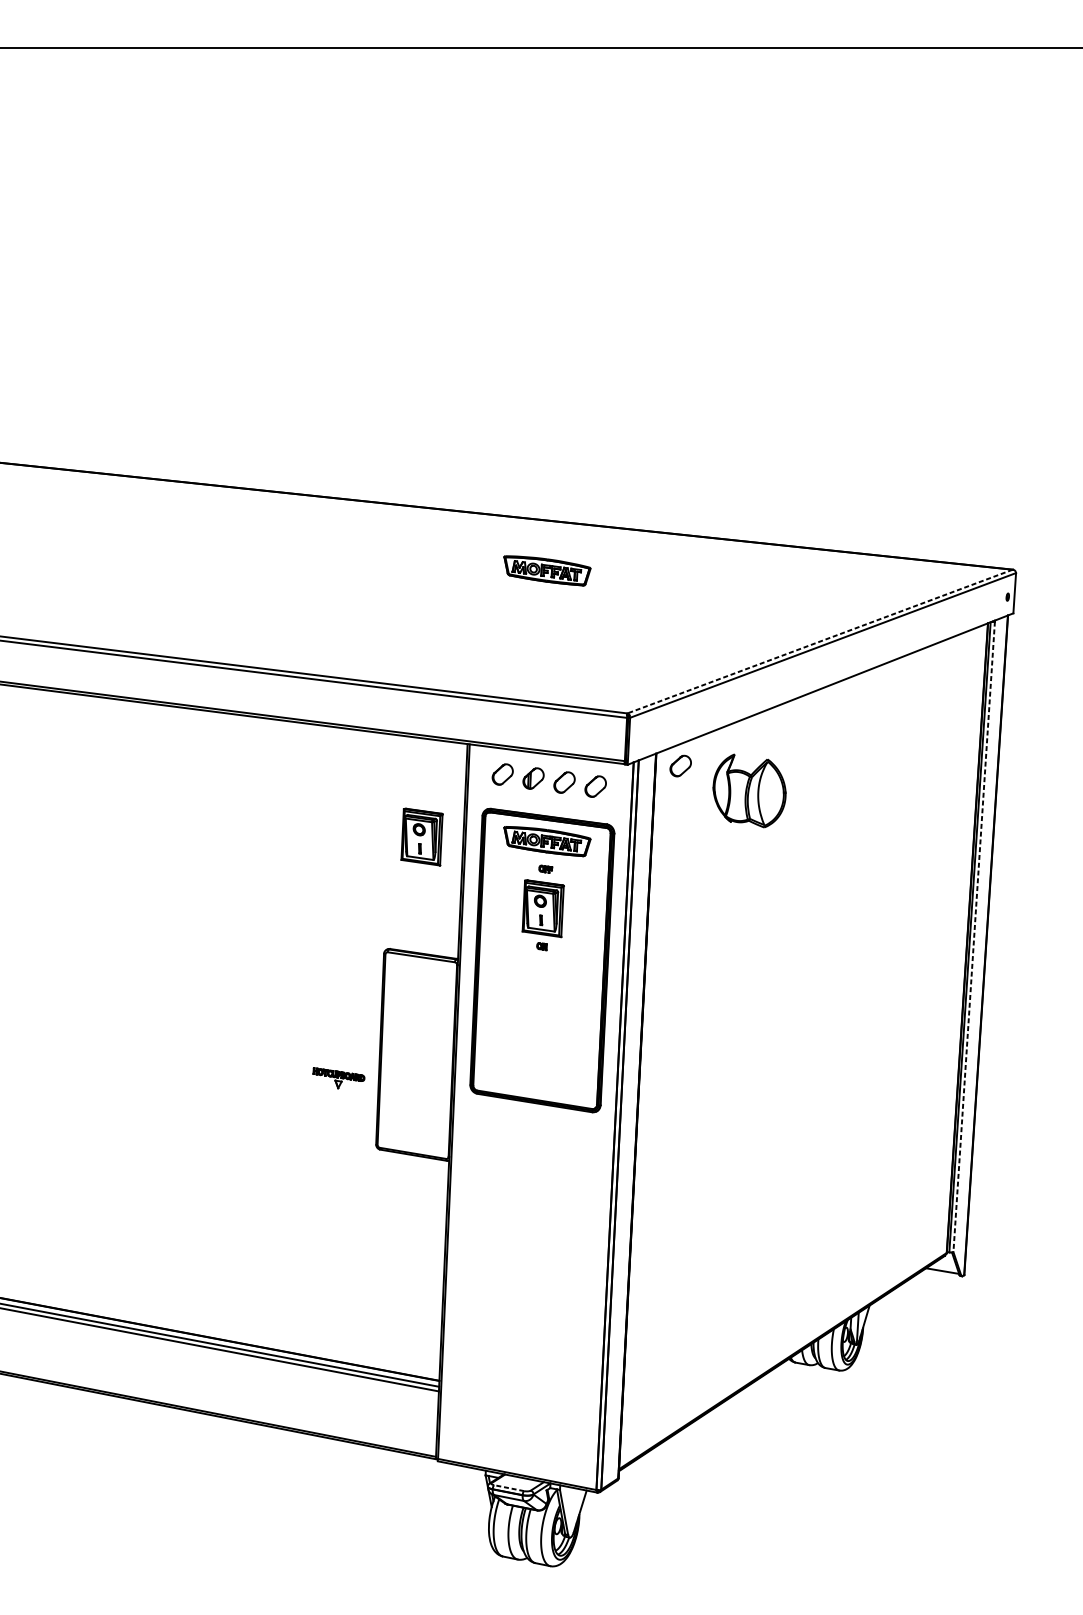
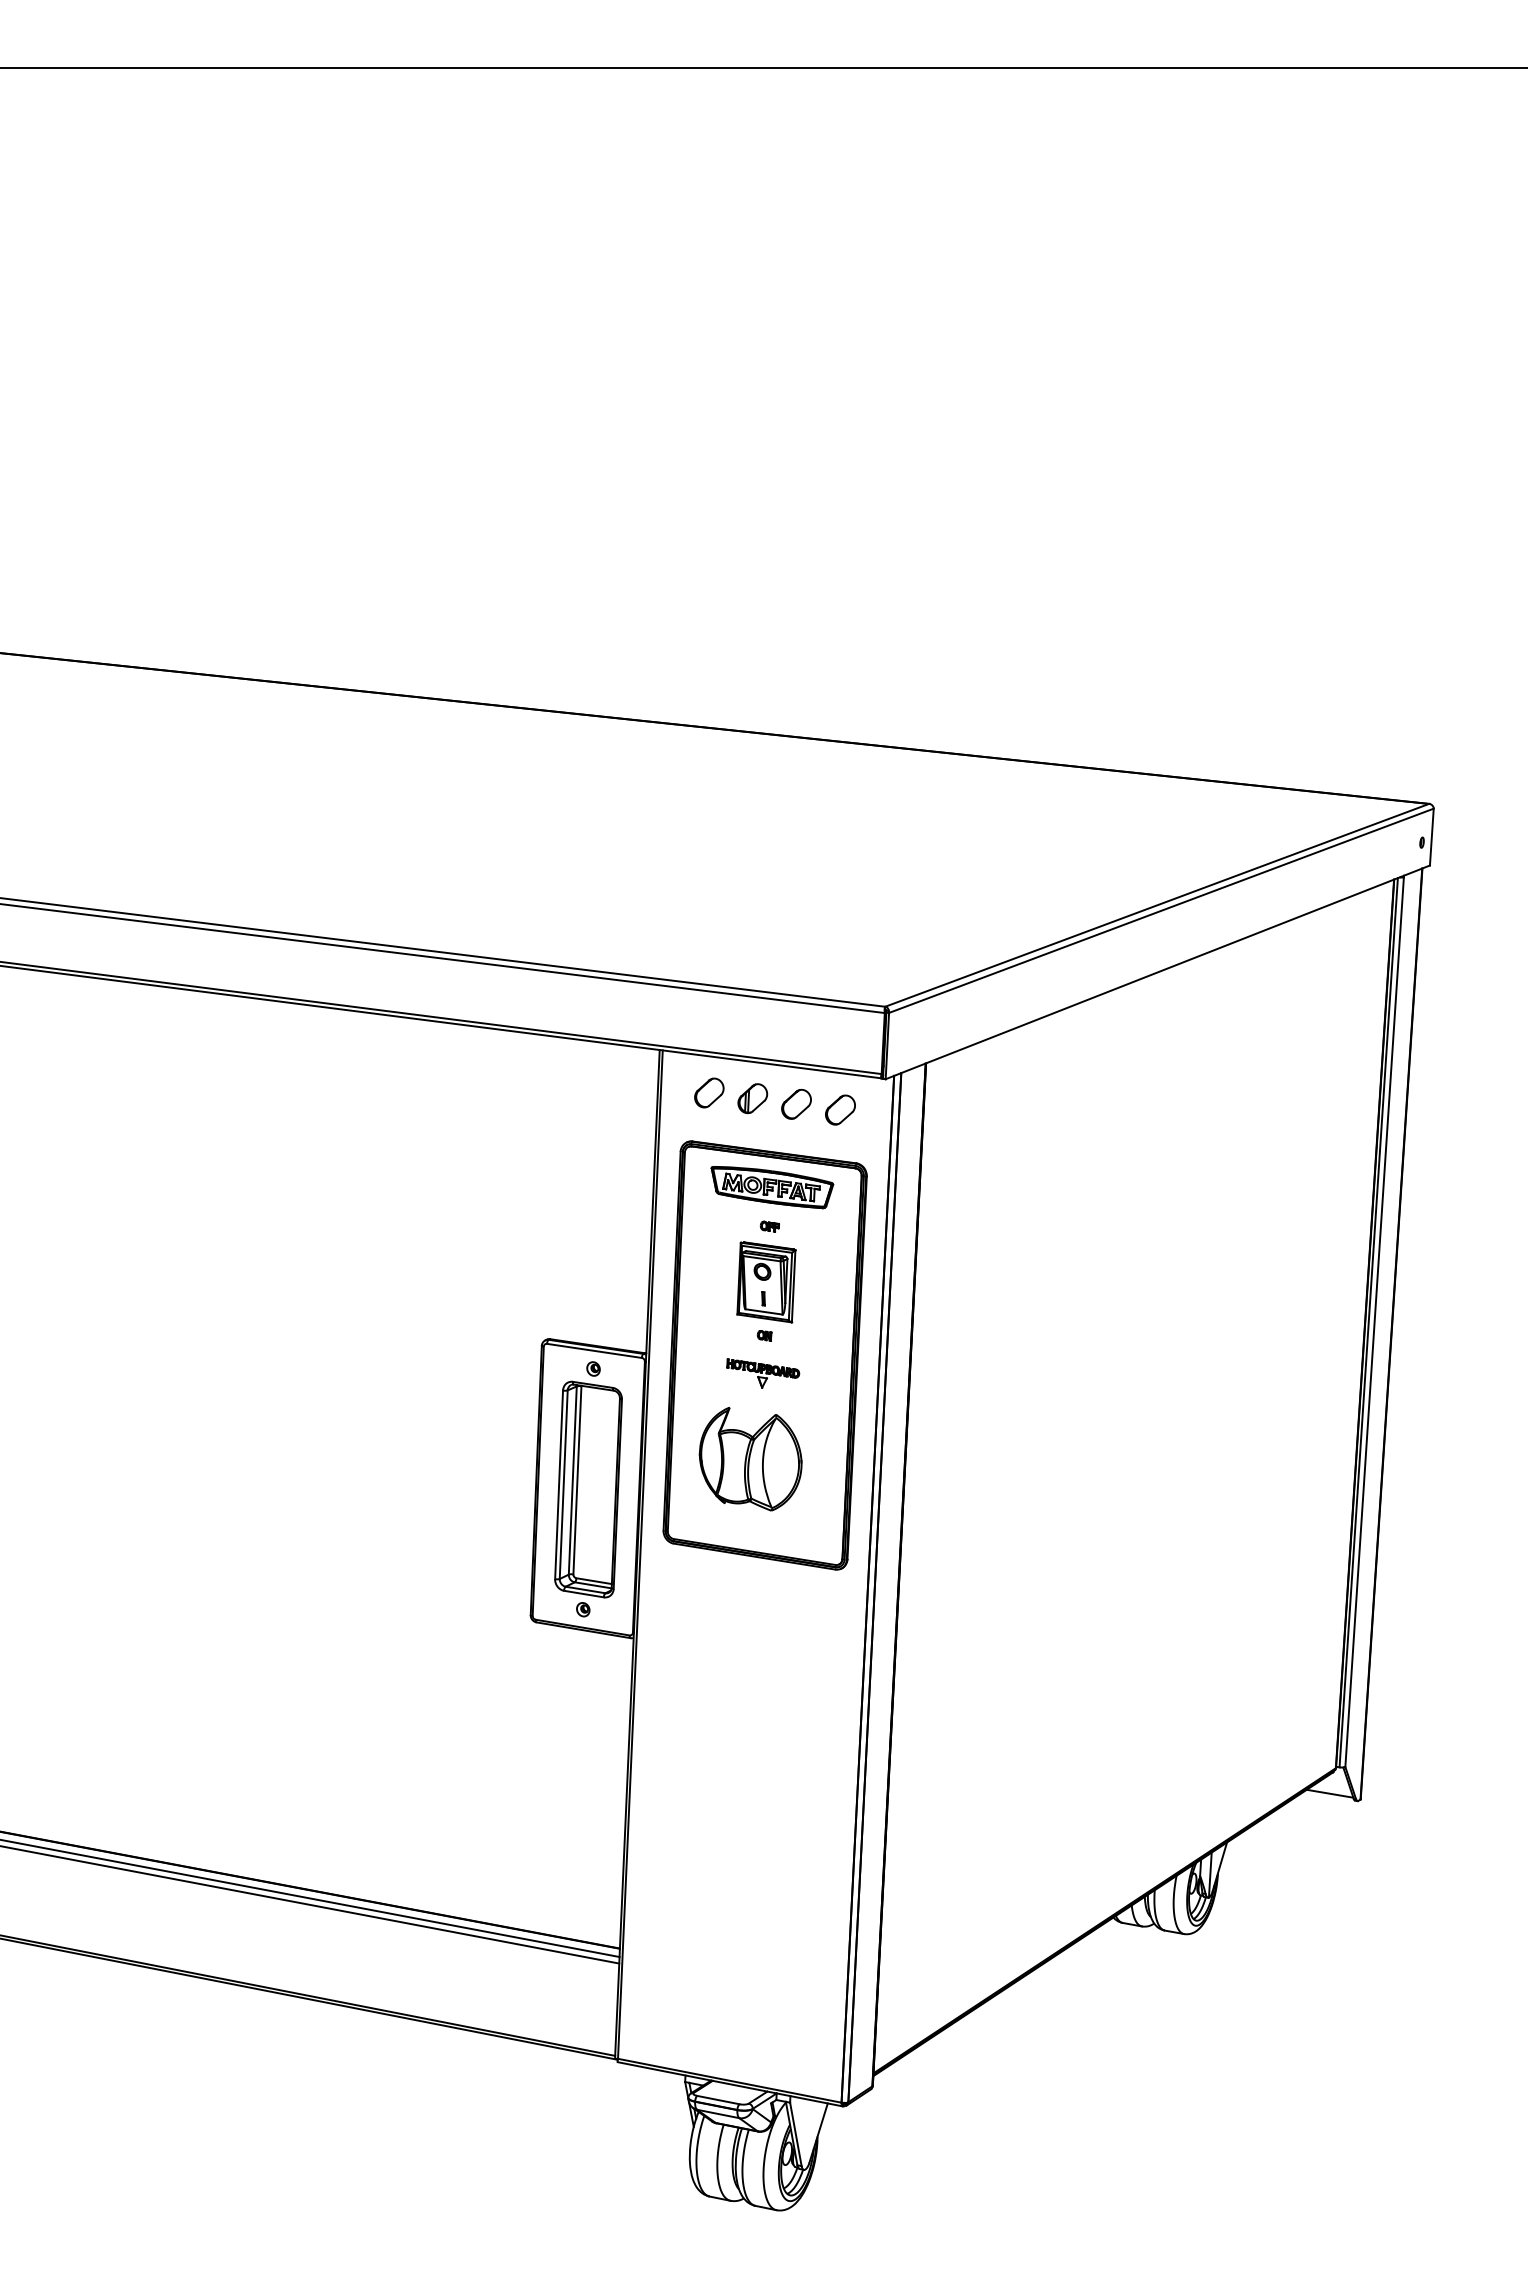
part: (547, 570) -> (772, 805), removed
line: (819, 641) -> (1156, 905), dashed -> solid
part: (680, 765) -> (960, 1080), removed
part: (749, 791) -> (750, 1459), moved
part: (422, 837) -> (595, 1181), removed
line: (974, 937) -> (1374, 1322), dashed -> solid
part: (417, 1055) -> (588, 1489), added
part: (339, 1078) -> (763, 1373), moved
line: (509, 1488) -> (718, 2100), dashed -> solid

